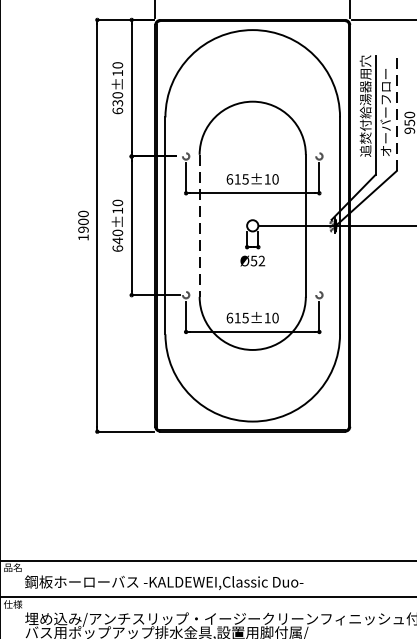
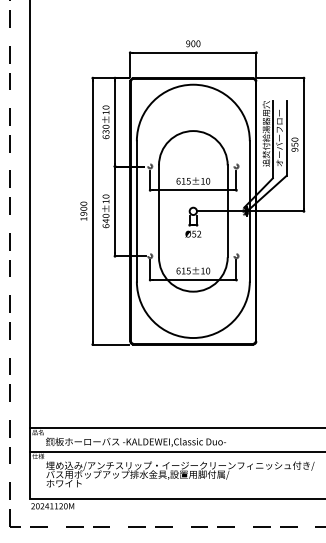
line: (396, 113) -> (286, 138), dashed -> solid
line: (198, 226) -> (158, 211), dashed -> solid

